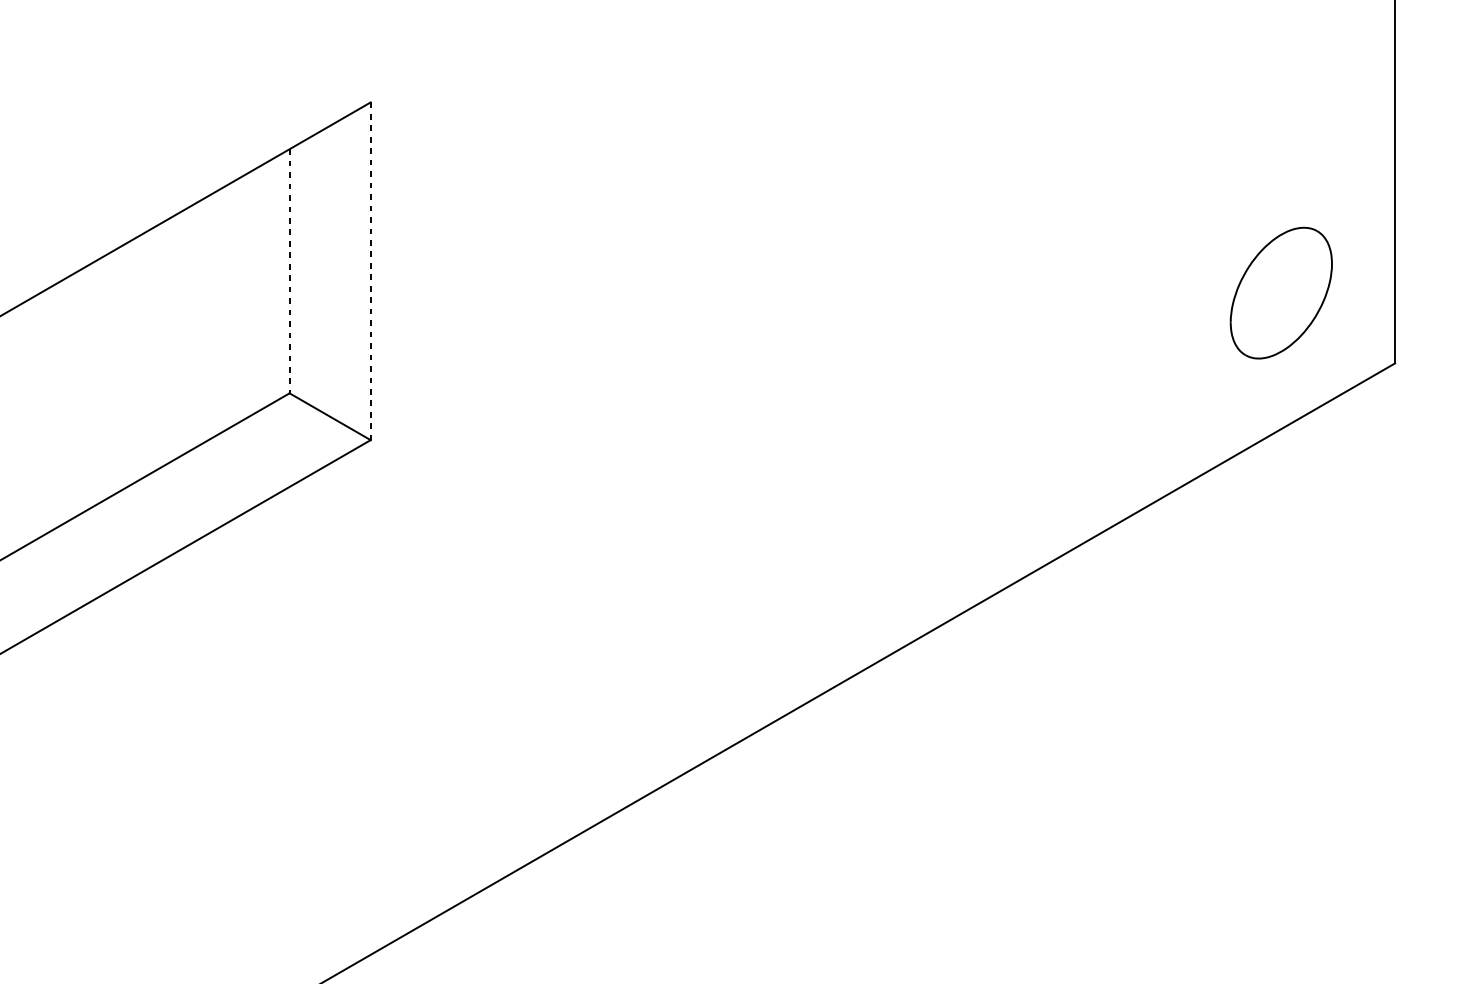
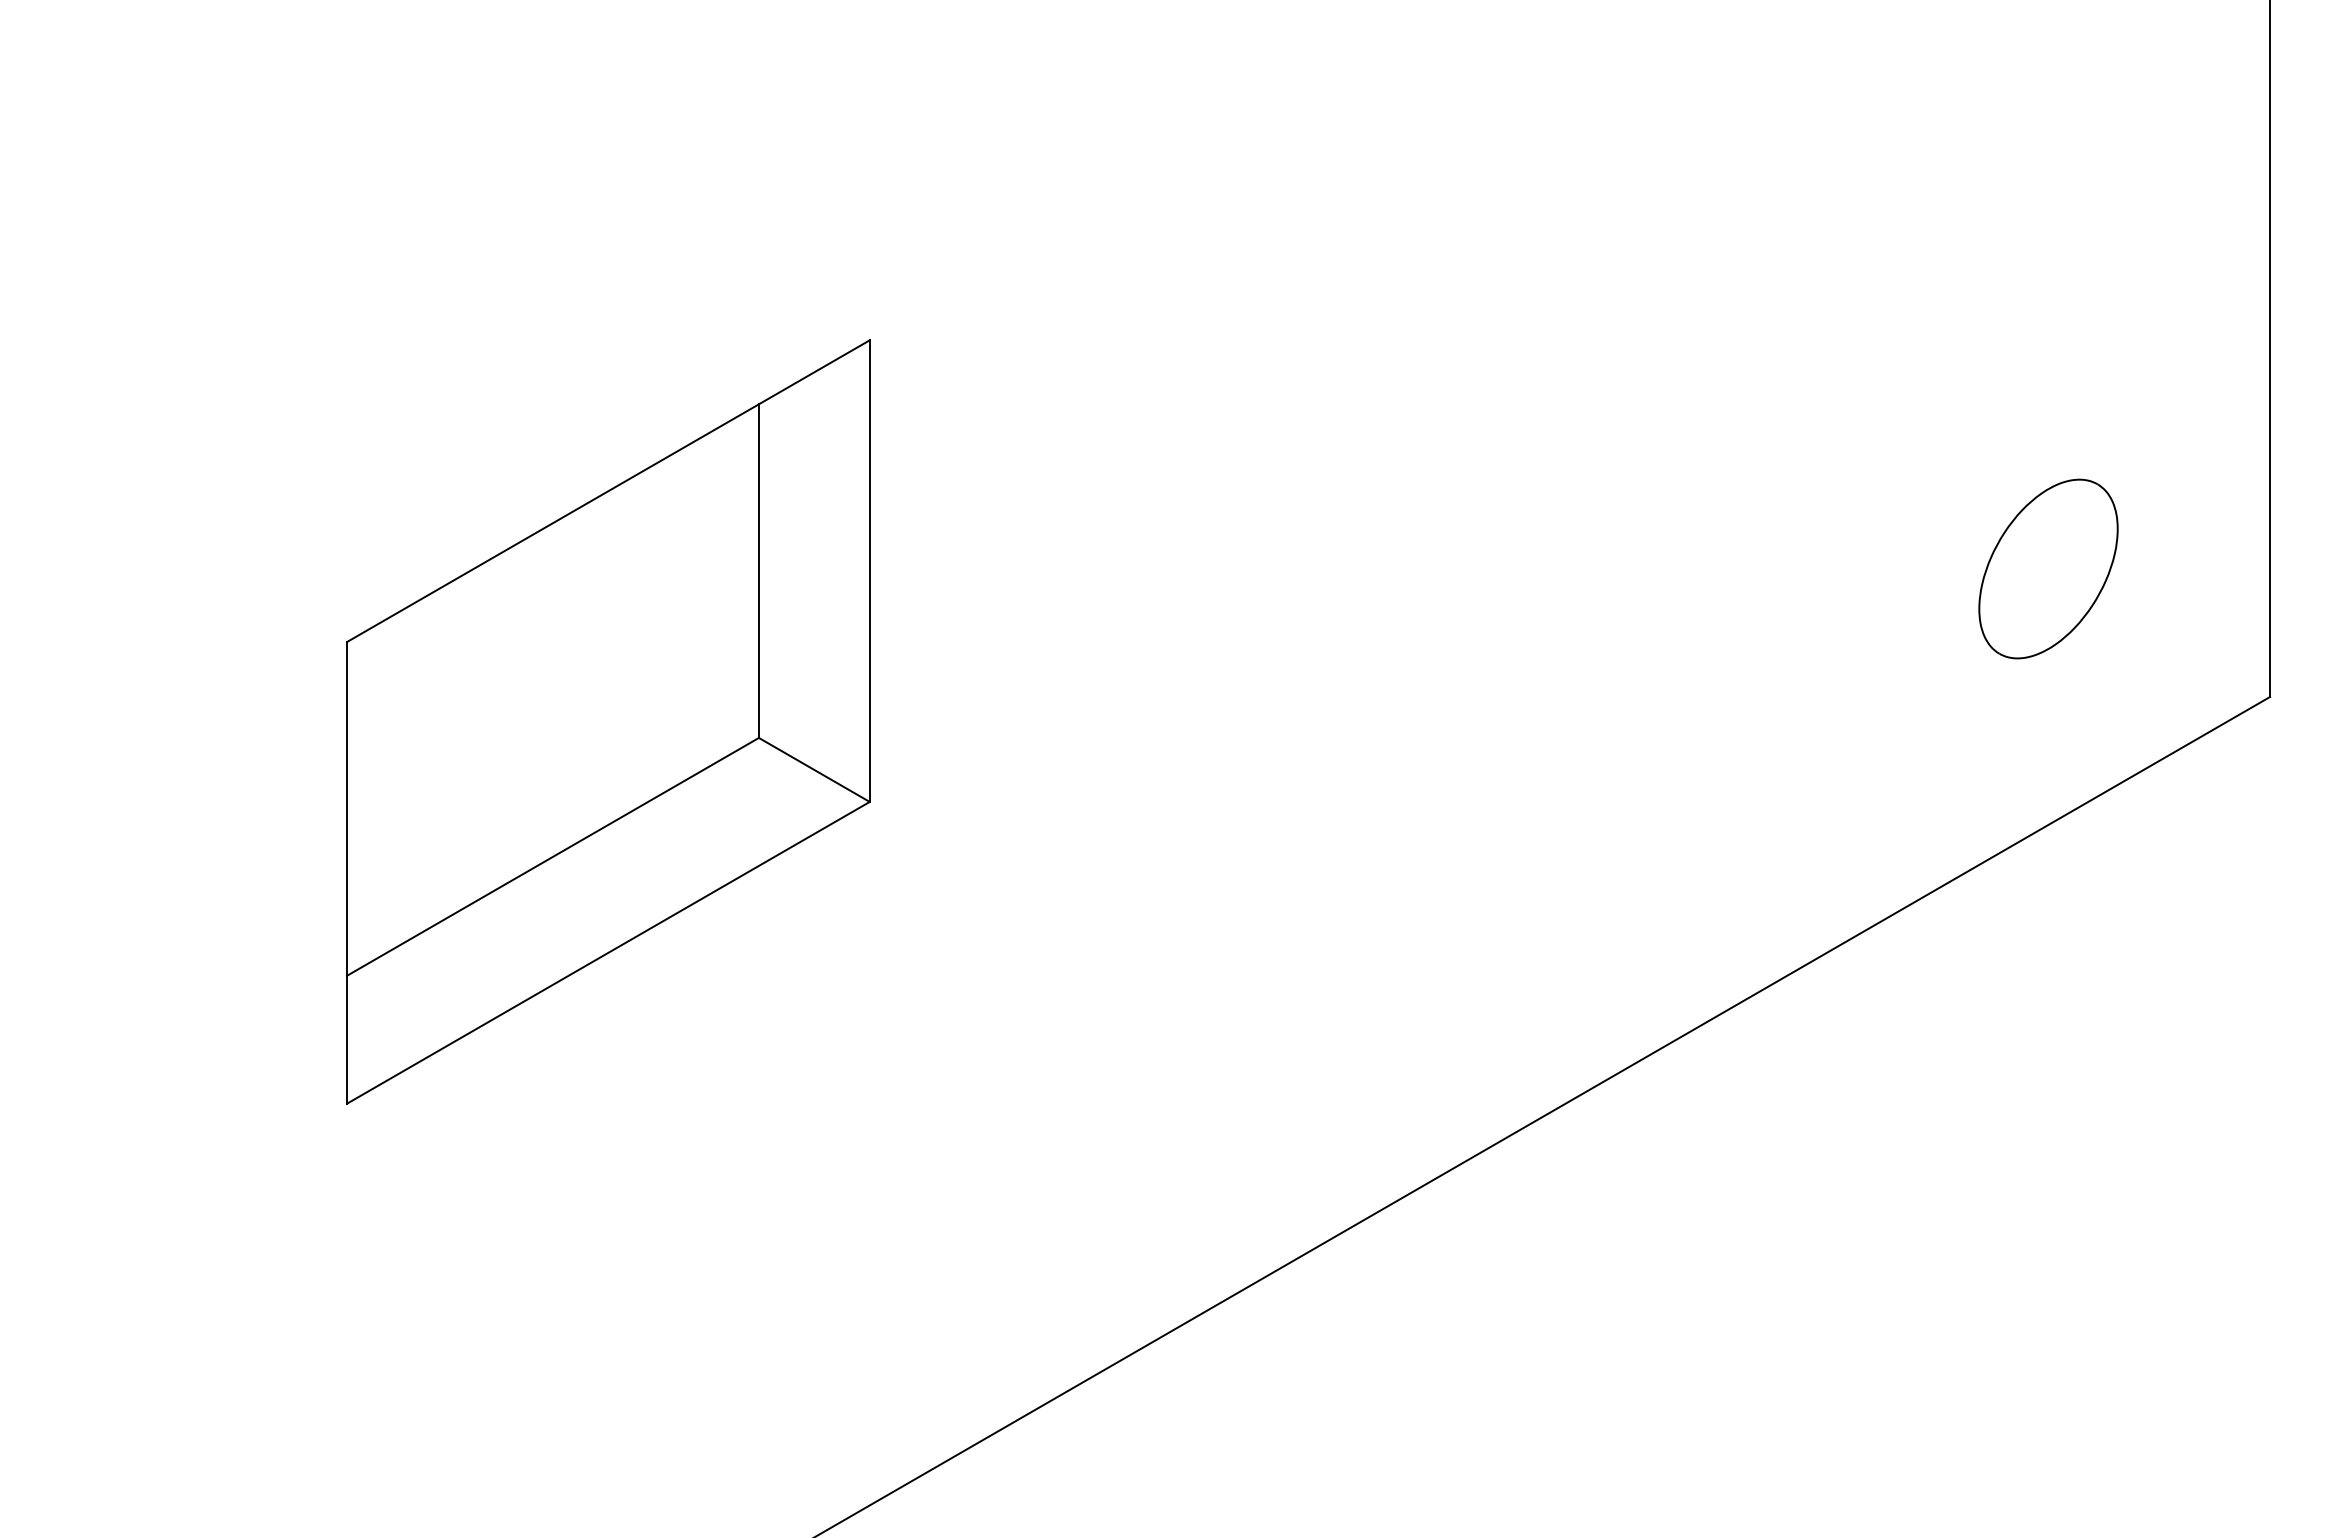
line: (289, 271) -> (758, 571), dashed -> solid
line: (370, 271) -> (869, 571), dashed -> solid
part: (1281, 292) -> (2048, 568), moved

